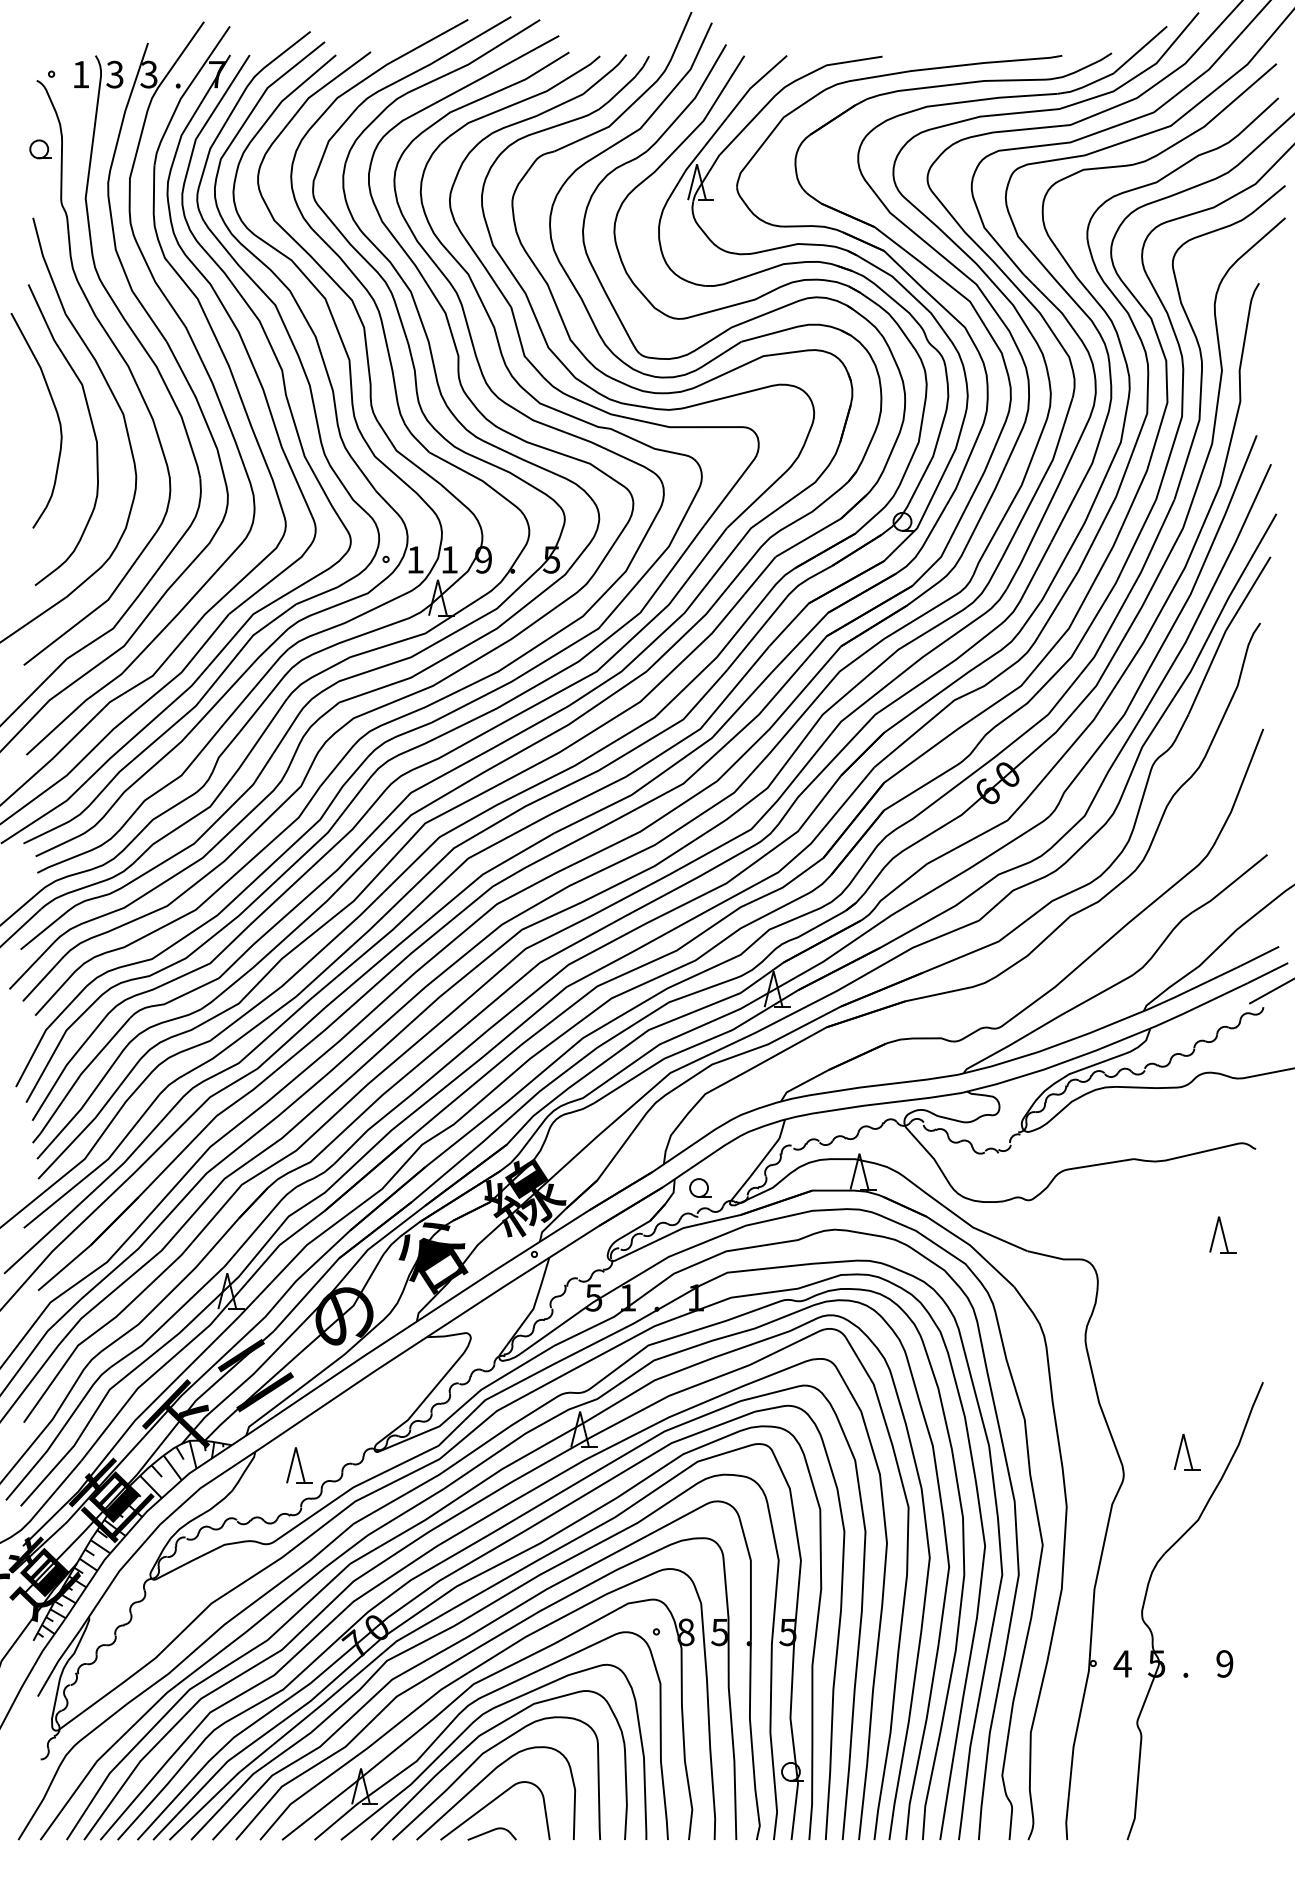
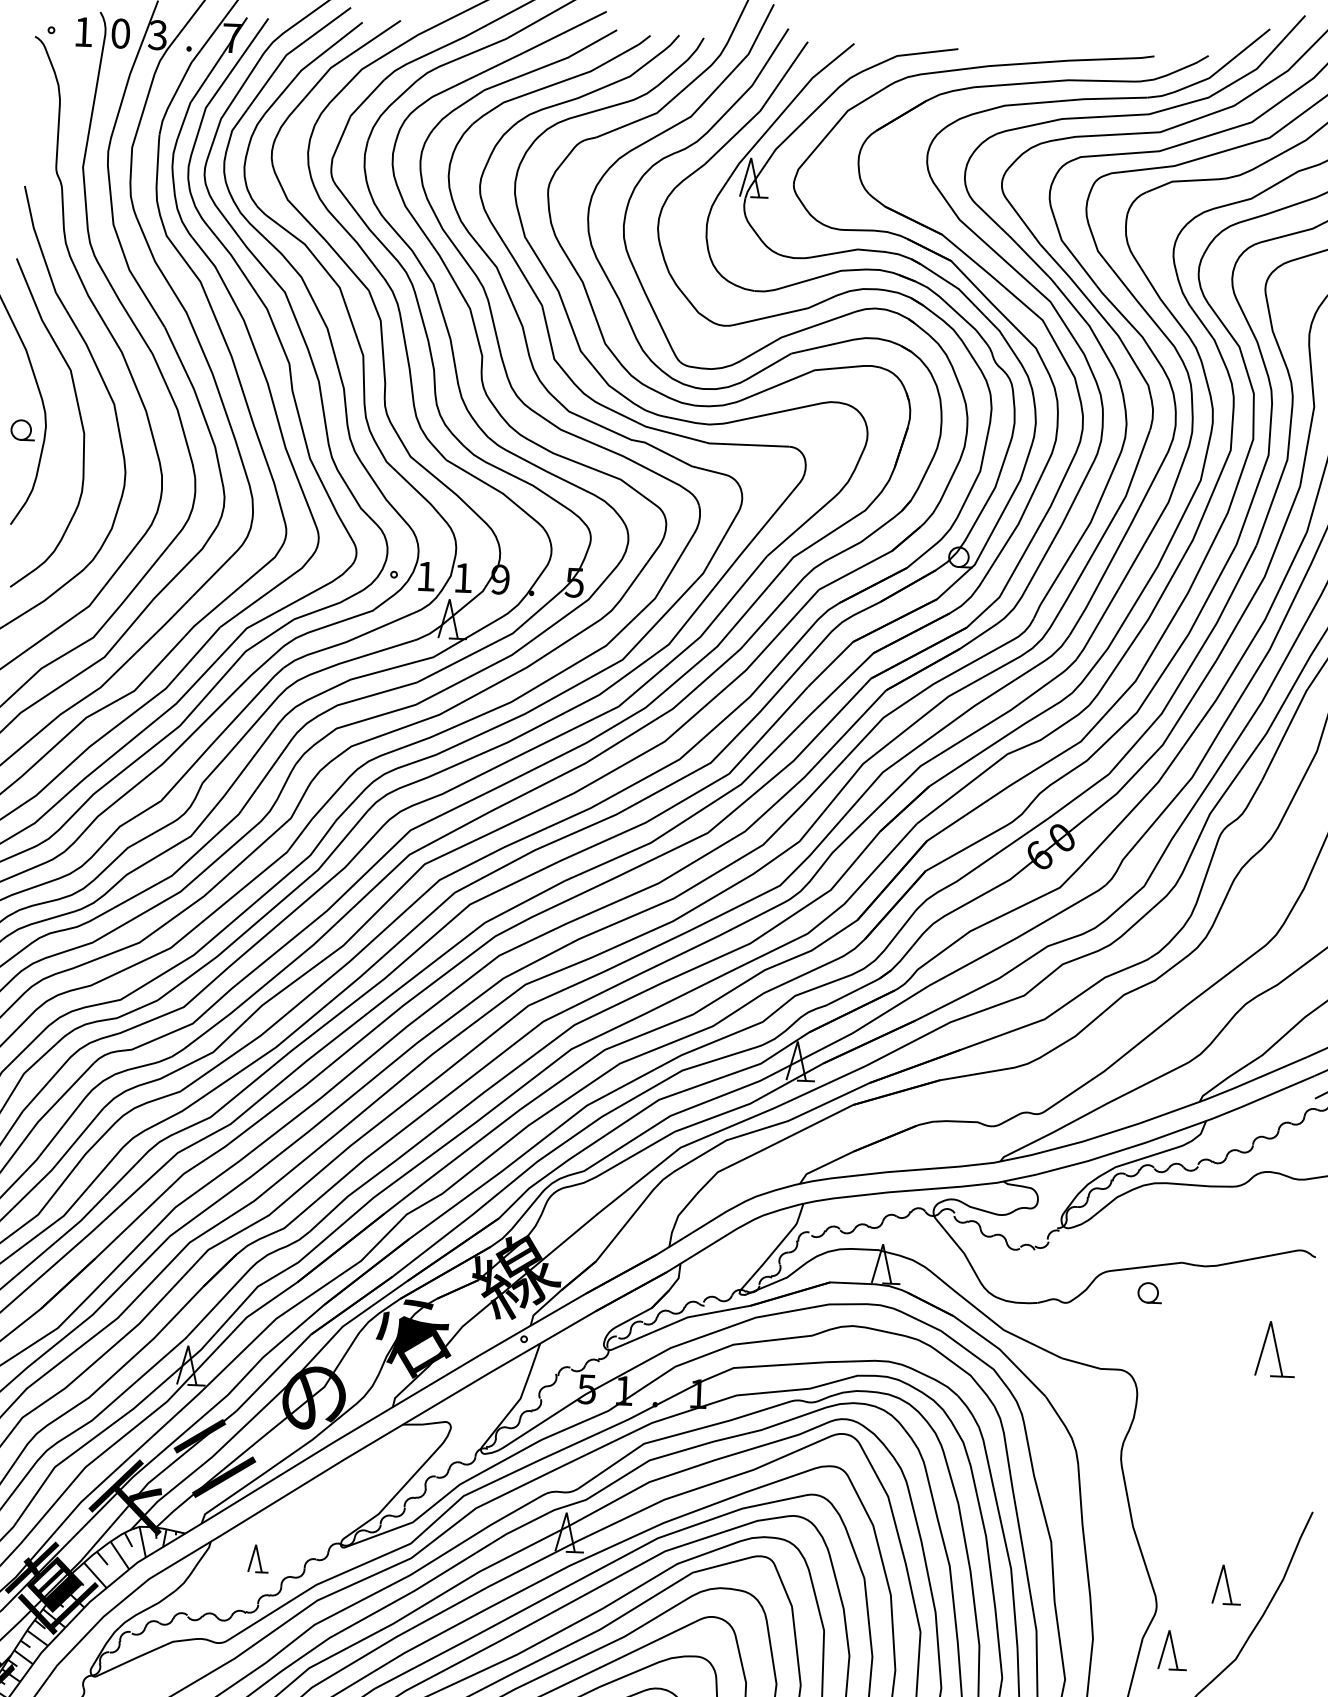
text: (114, 74) -> (120, 33), 3 -> 0
part: (40, 149) -> (22, 430), moved
part: (700, 1187) -> (1149, 1292), moved
part: (1222, 1234) -> (1275, 1349), size x1.4
part: (299, 1465) -> (258, 1558), size x0.7
part: (1139, 1514) -> (1171, 1650), added

